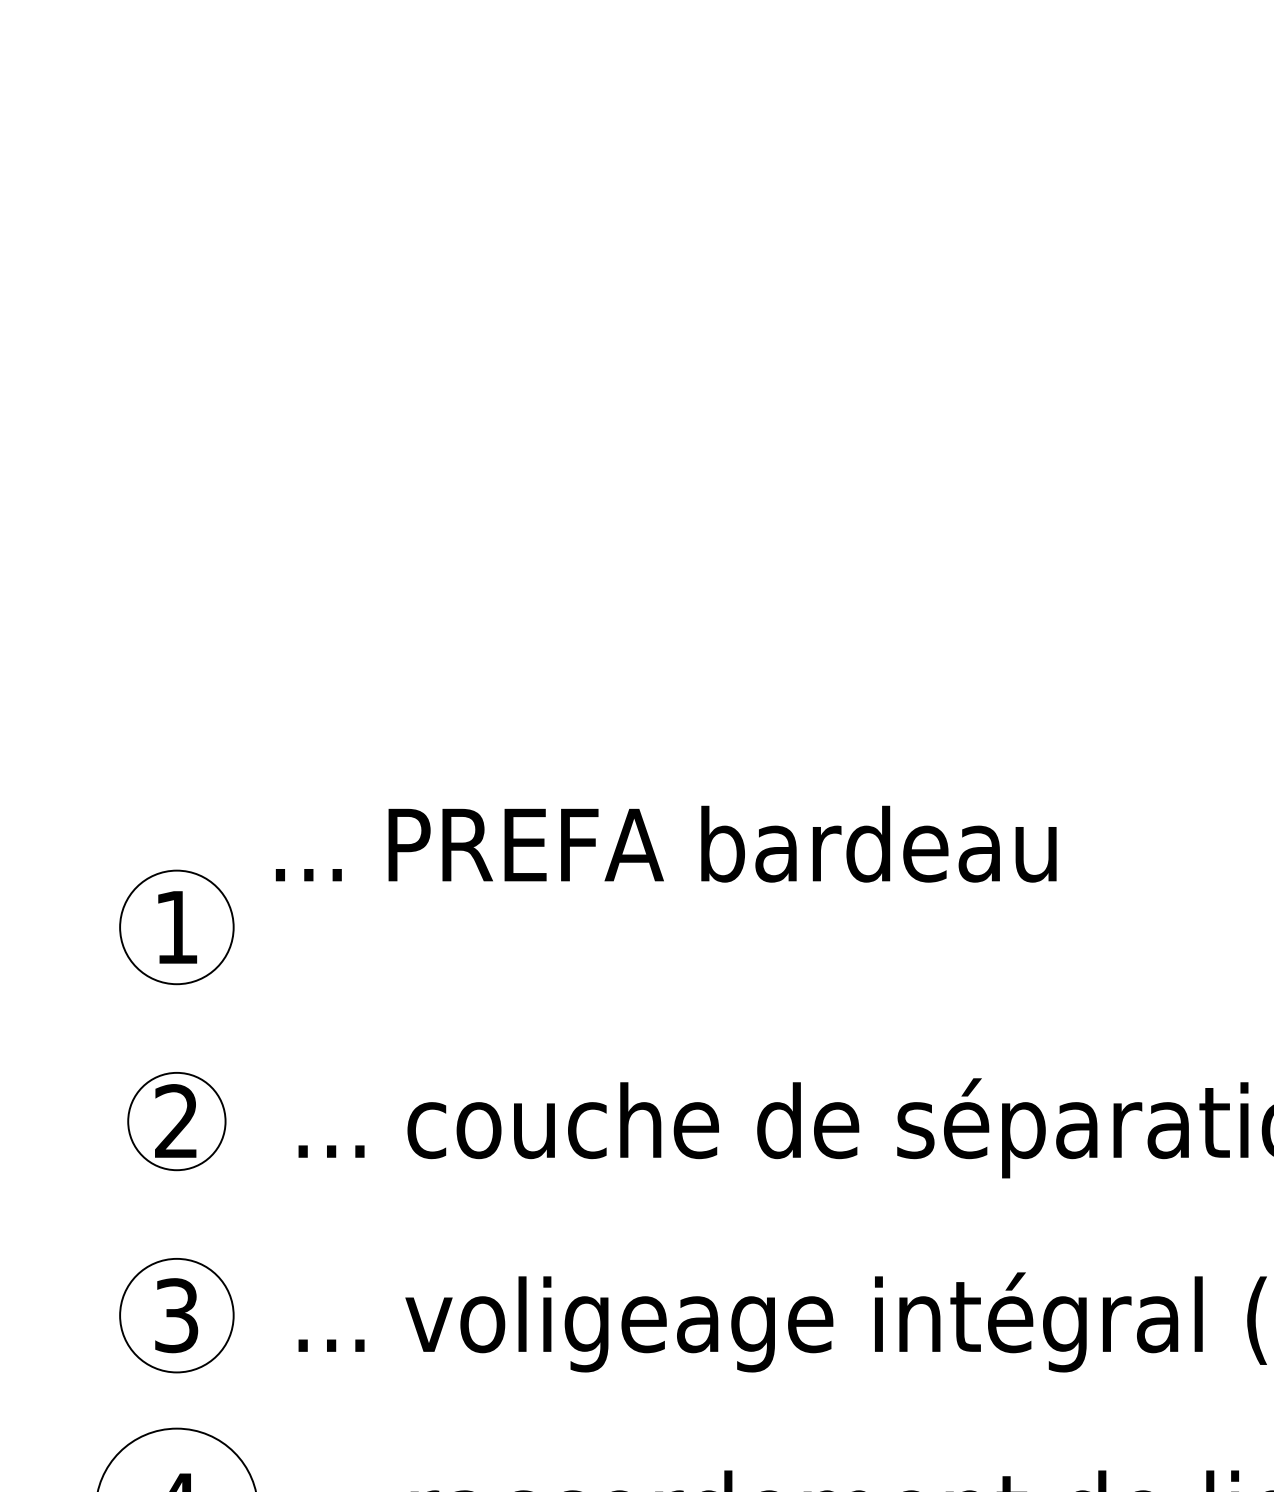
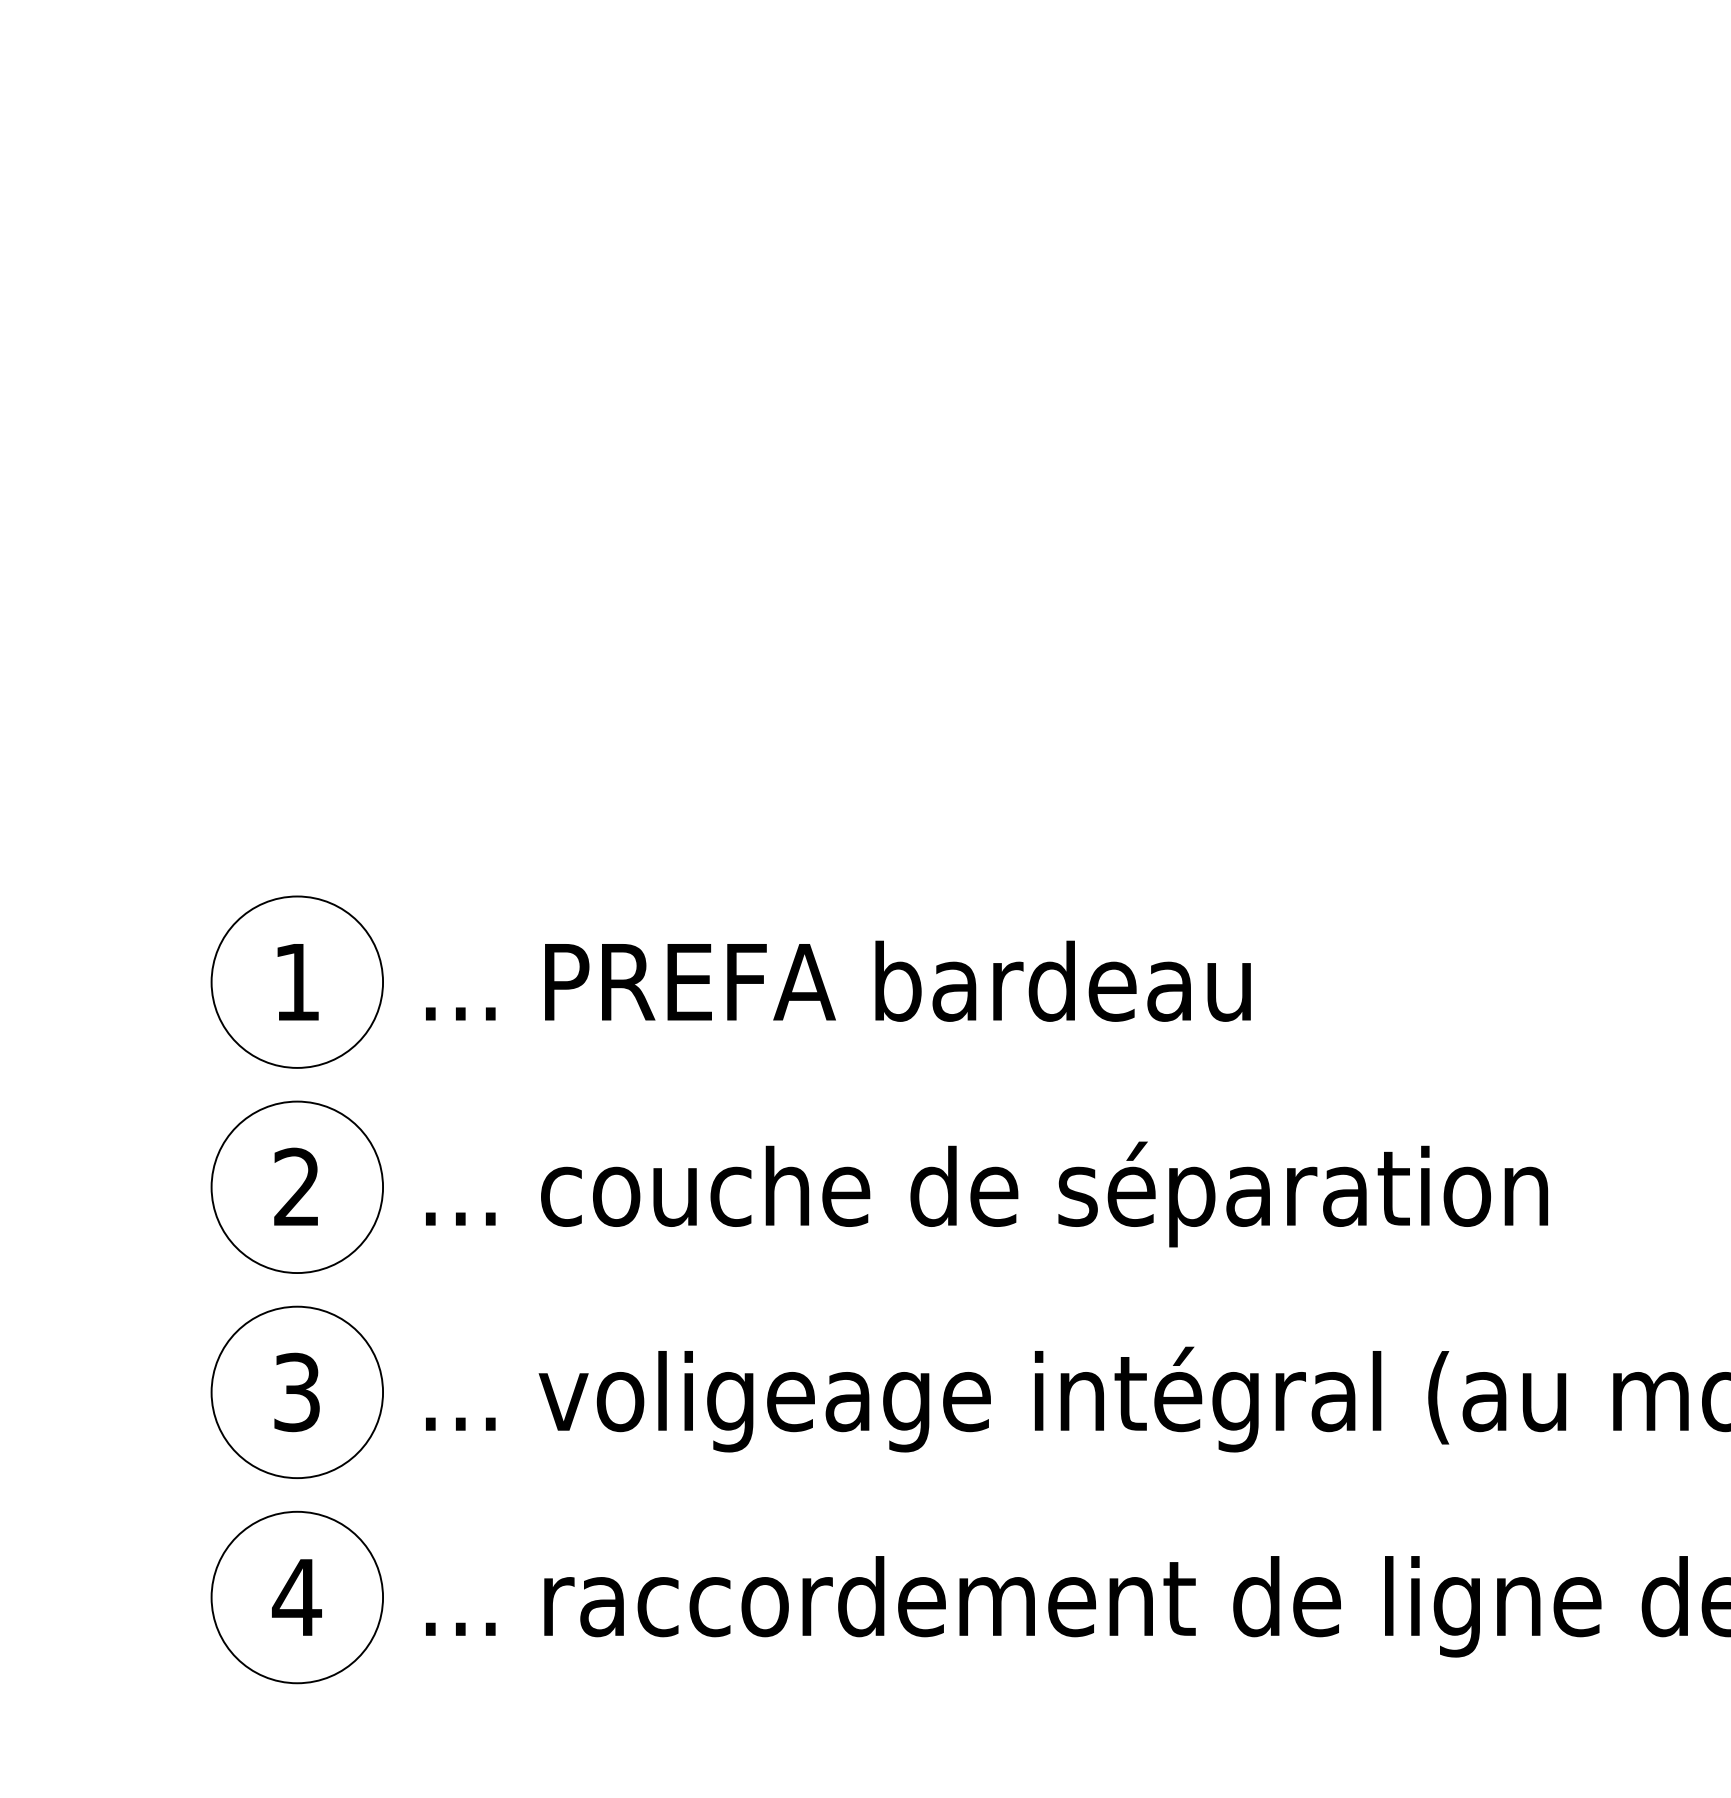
text: (666, 843) -> (838, 980), moved
circle: (177, 926) -> (297, 981), size x1.43
circle: (177, 1121) -> (297, 1187), size x1.67
circle: (177, 1315) -> (297, 1392), size x1.43

